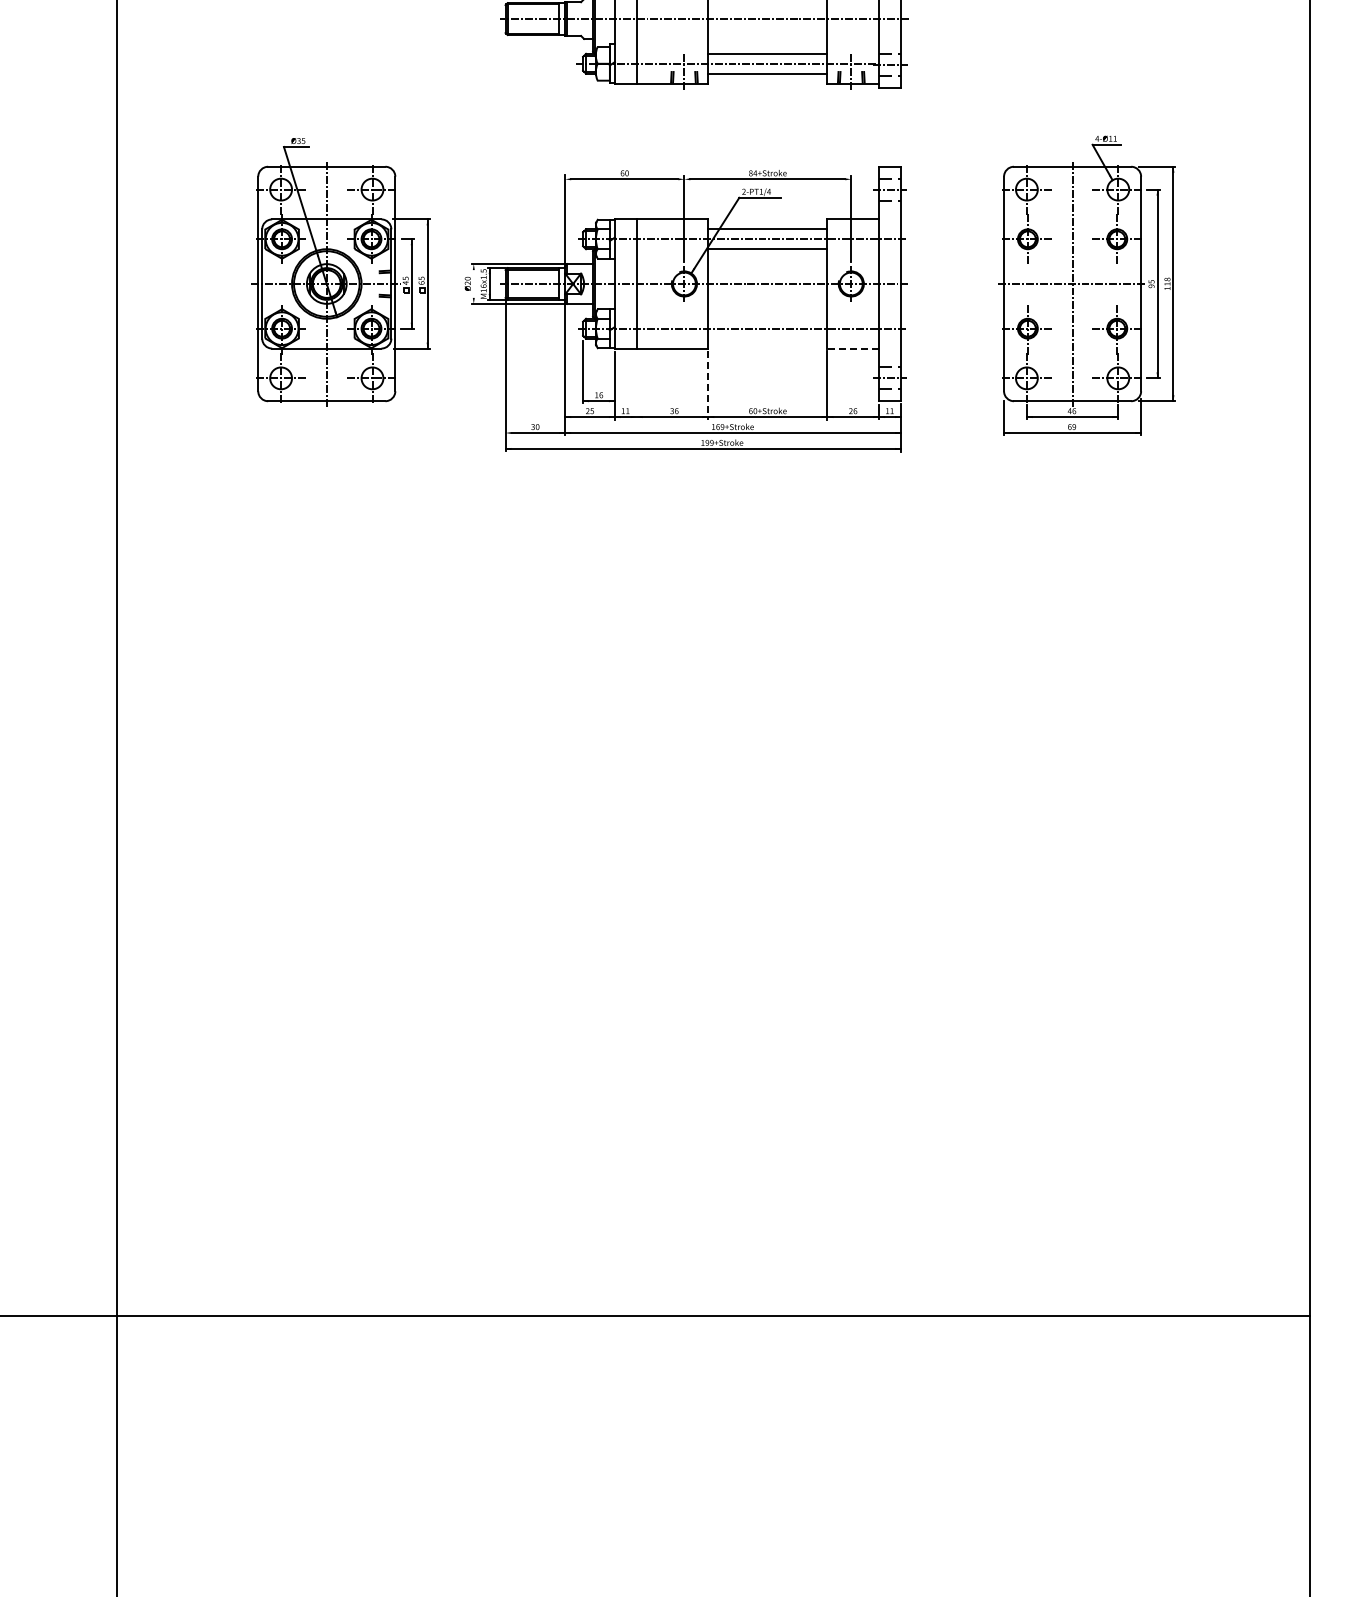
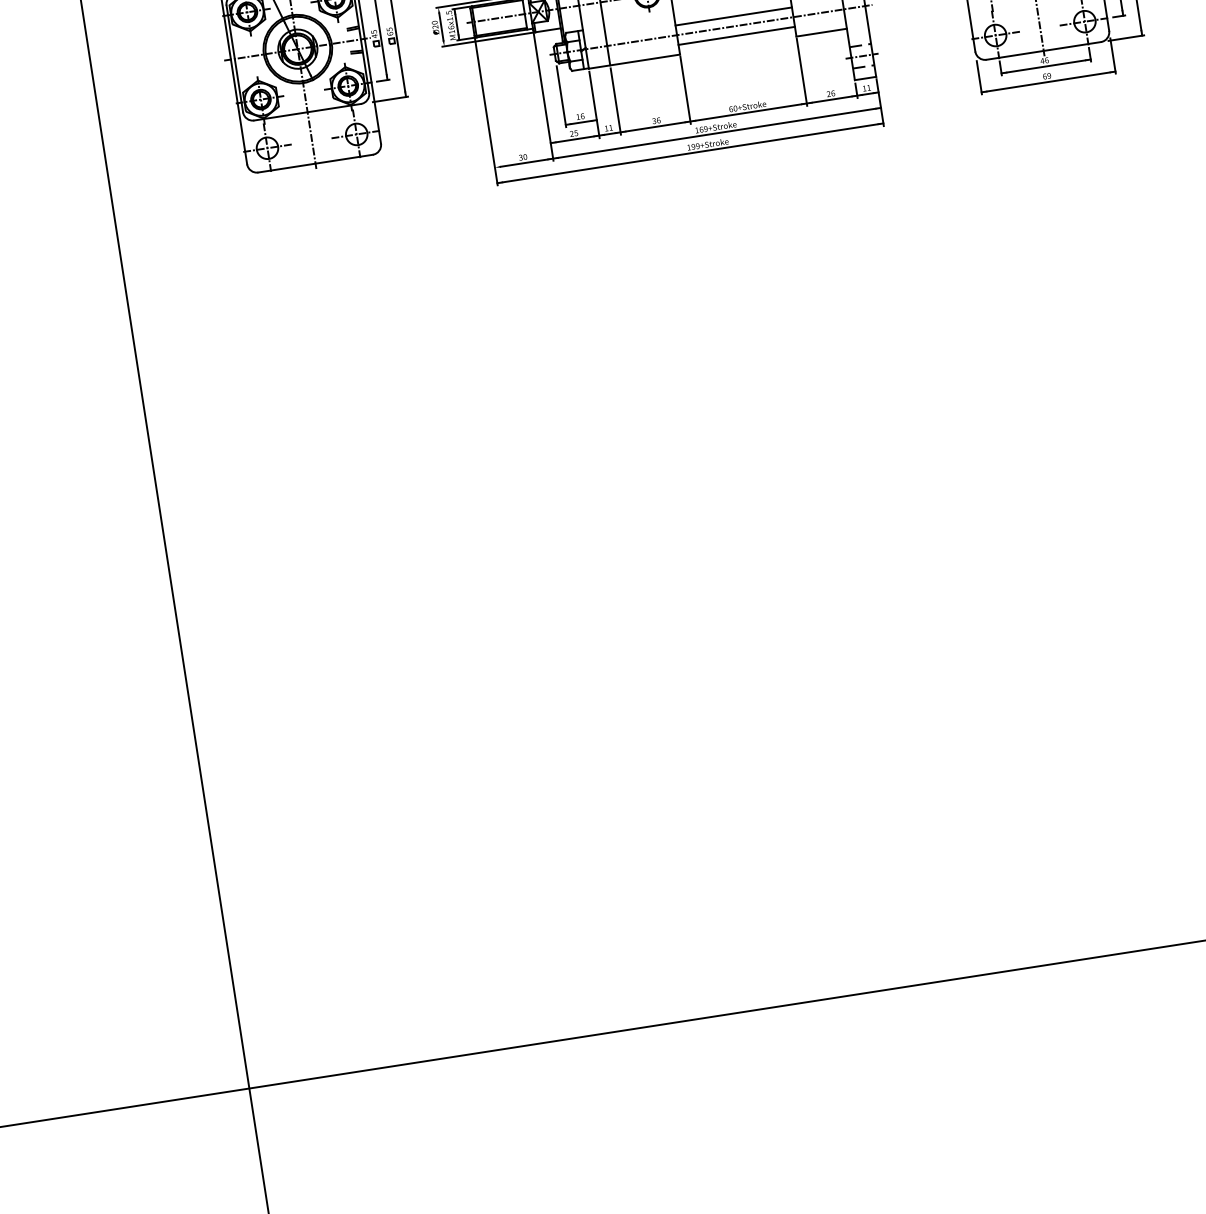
line: (473, 283) -> (441, 26), added
line: (767, 318) -> (733, 16), added
line: (767, 338) -> (736, 35), added
line: (853, 348) -> (821, 32), dashed -> solid
line: (636, 385) -> (615, 101), added
line: (708, 385) -> (685, 90), dashed -> solid

